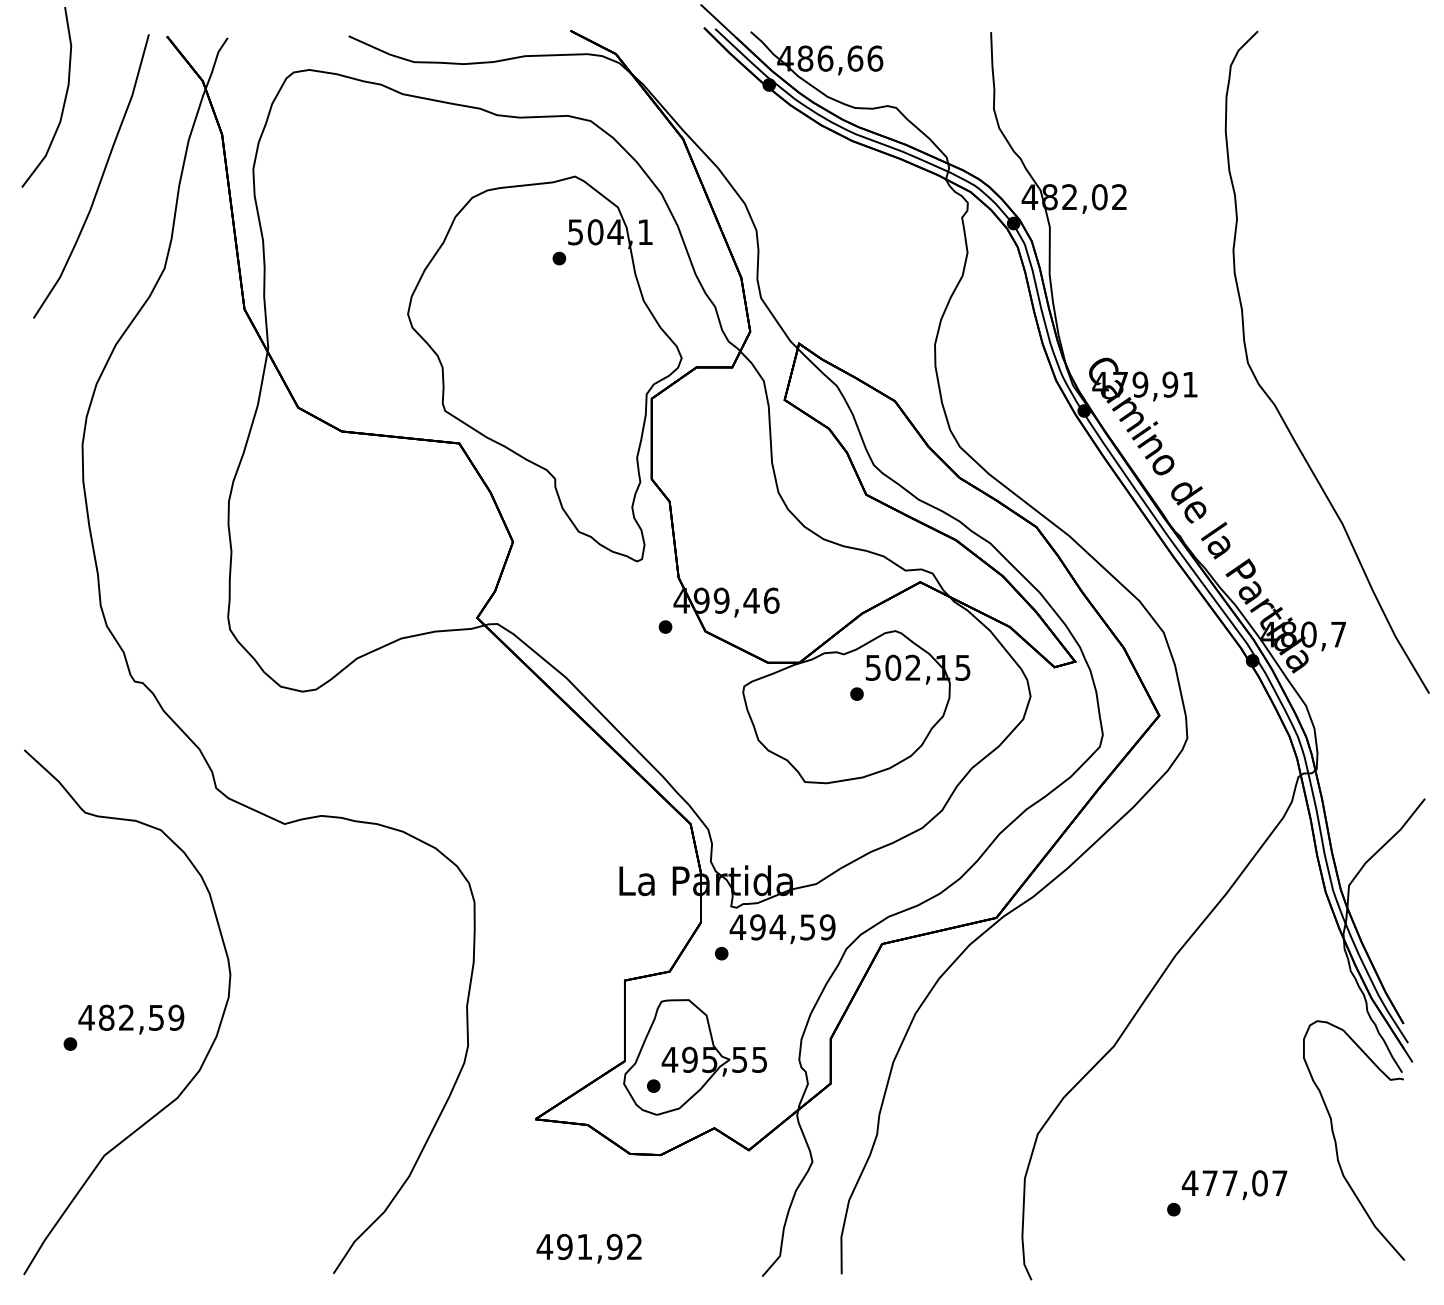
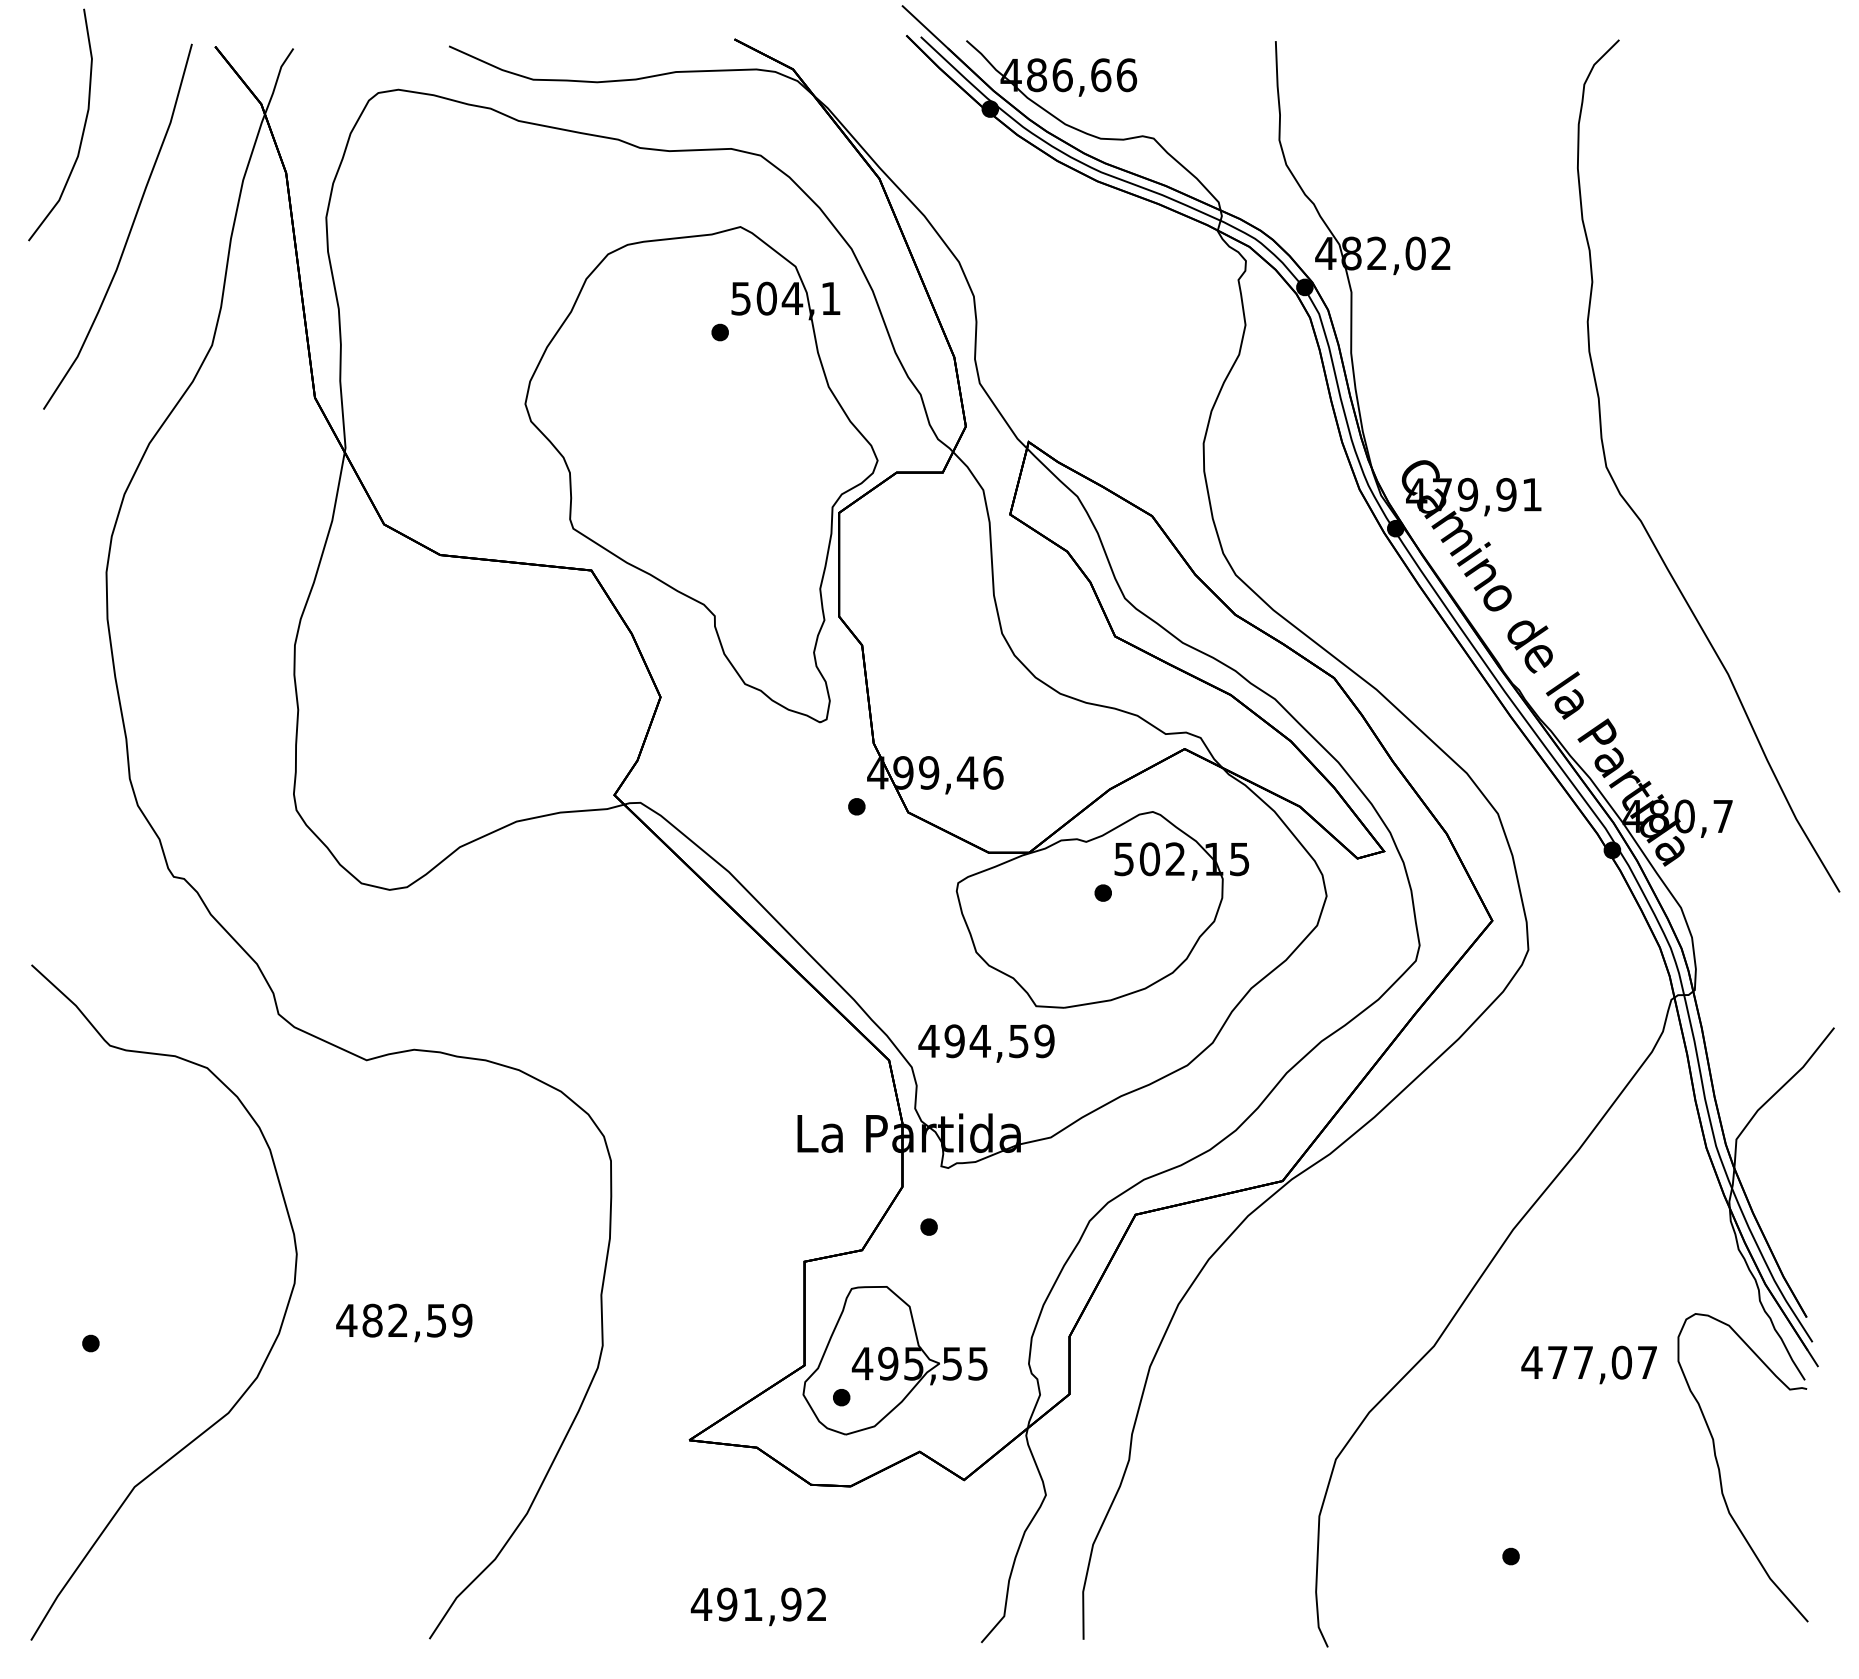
text: (782, 929) -> (986, 1043), moved
text: (131, 1019) -> (404, 1322), moved
text: (1234, 1184) -> (1588, 1364), moved

